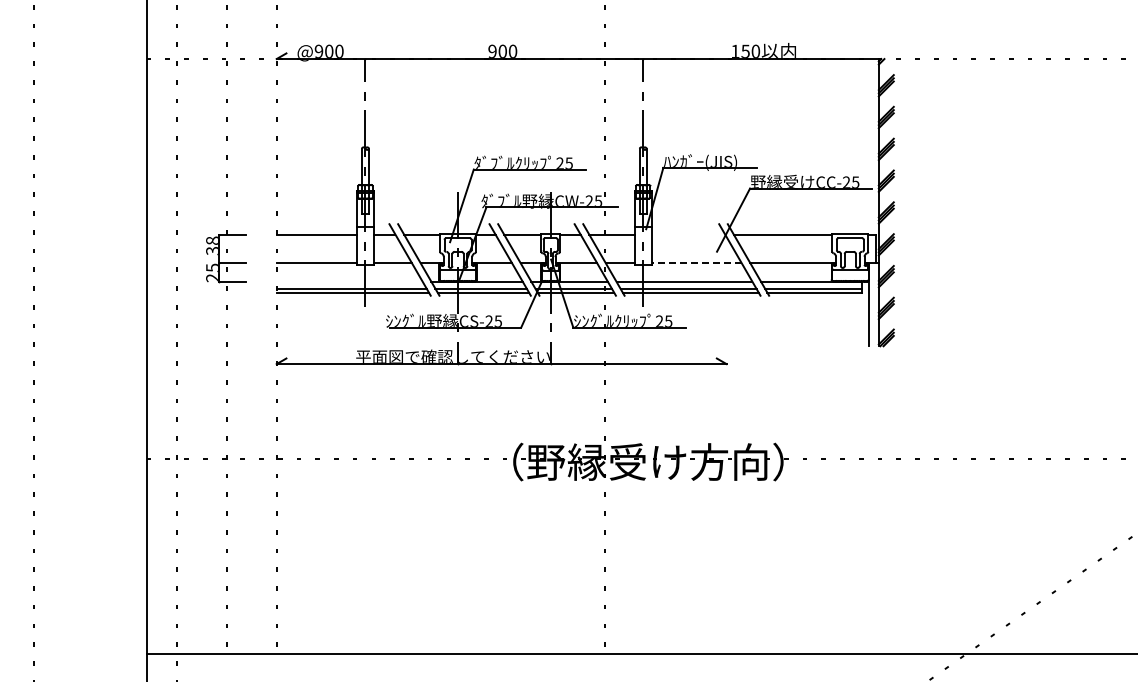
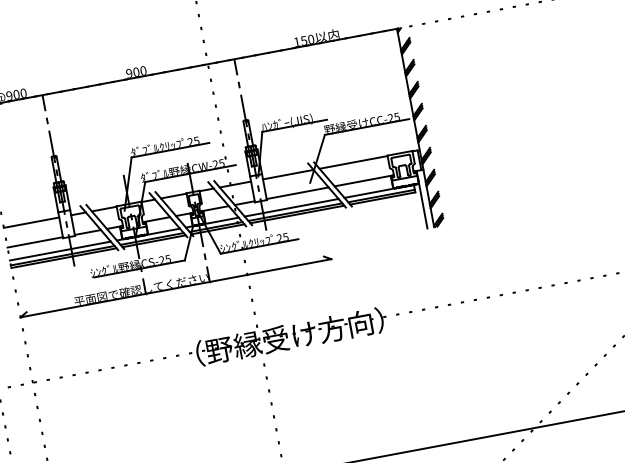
line: (688, 234) -> (288, 174), added
line: (696, 263) -> (297, 193), dashed -> solid
line: (349, 281) -> (60, 250), added

